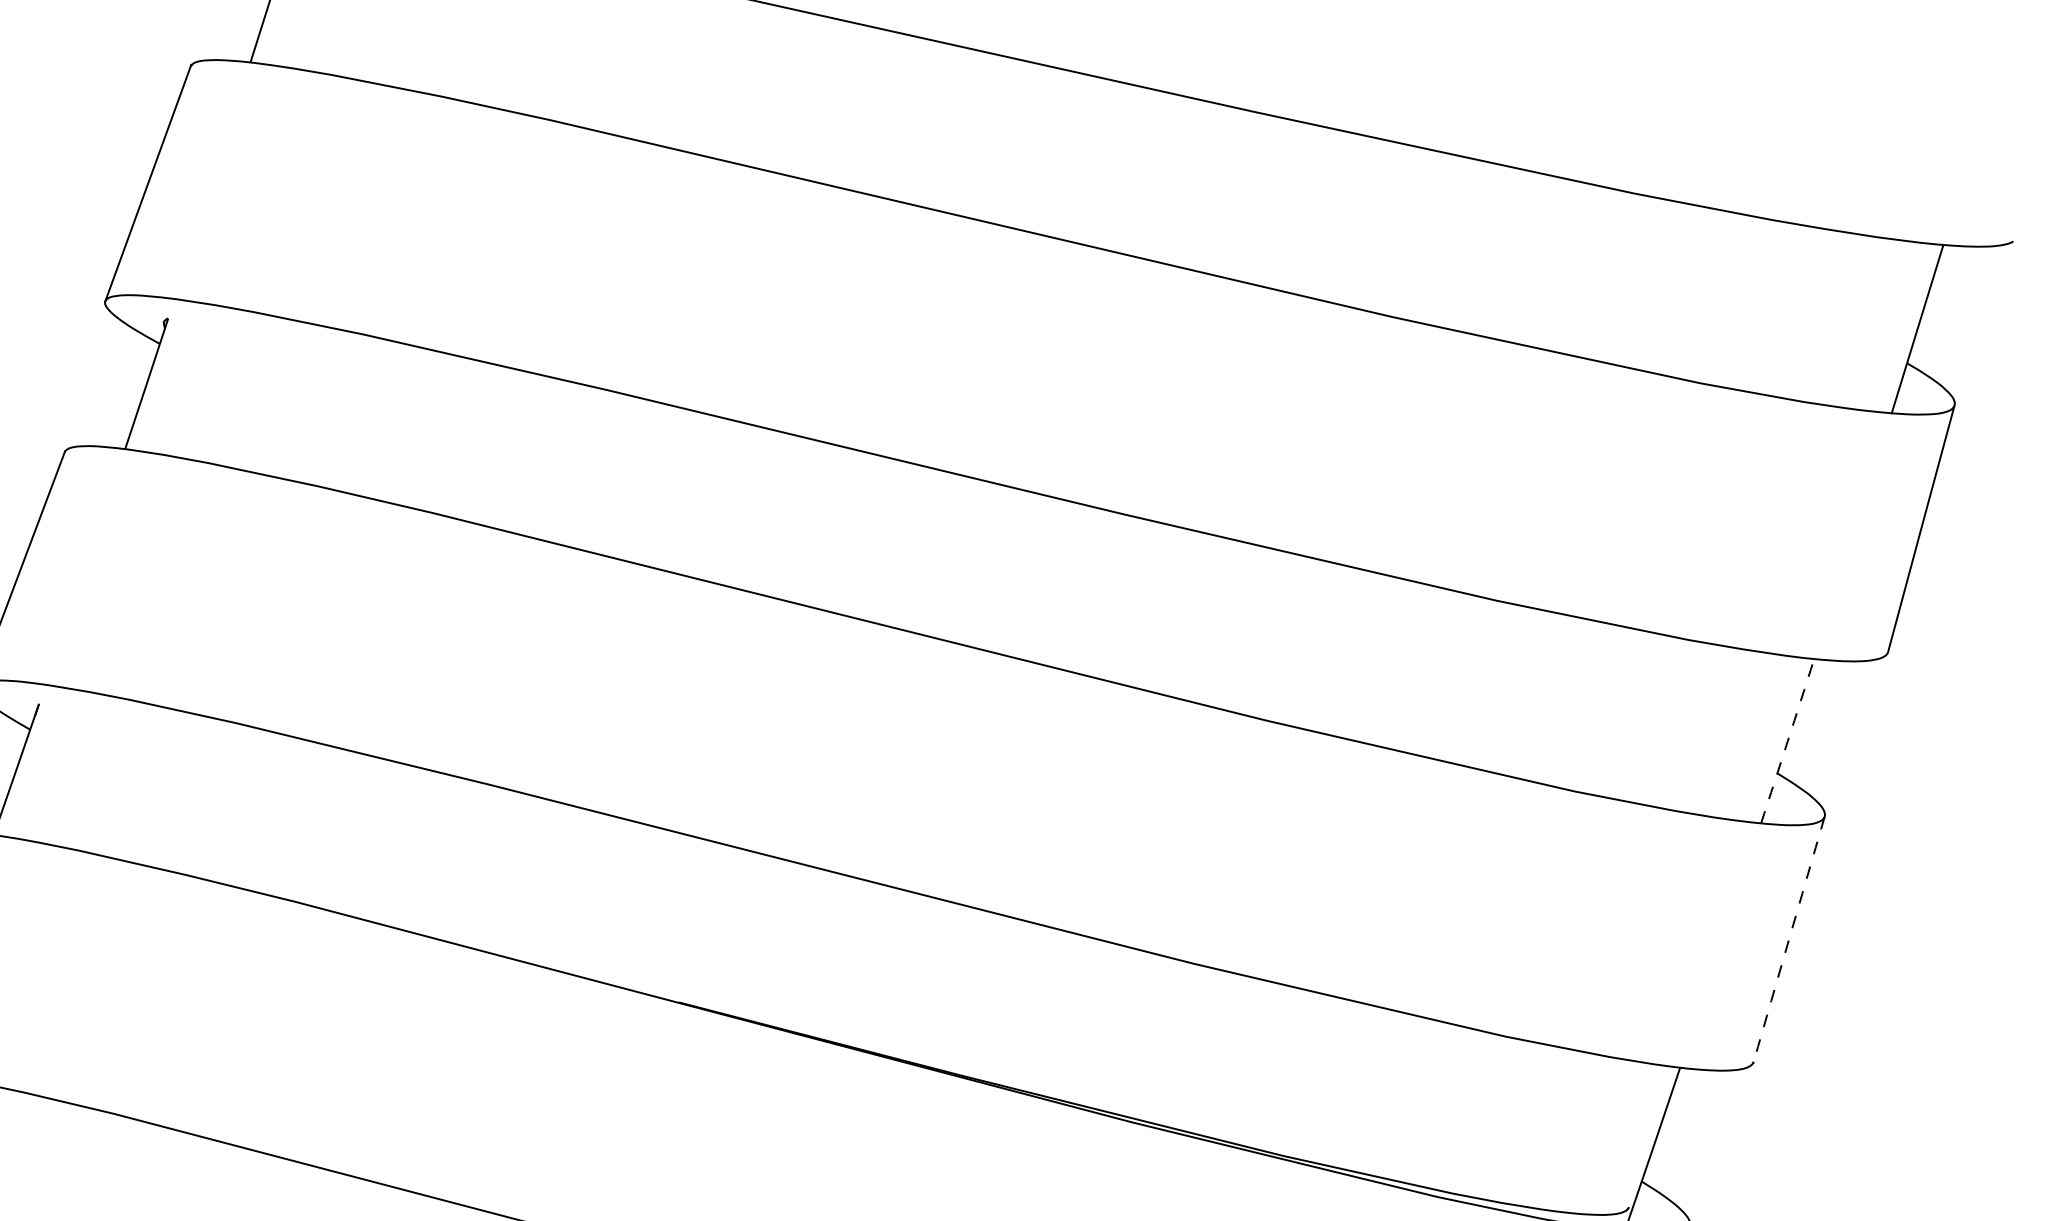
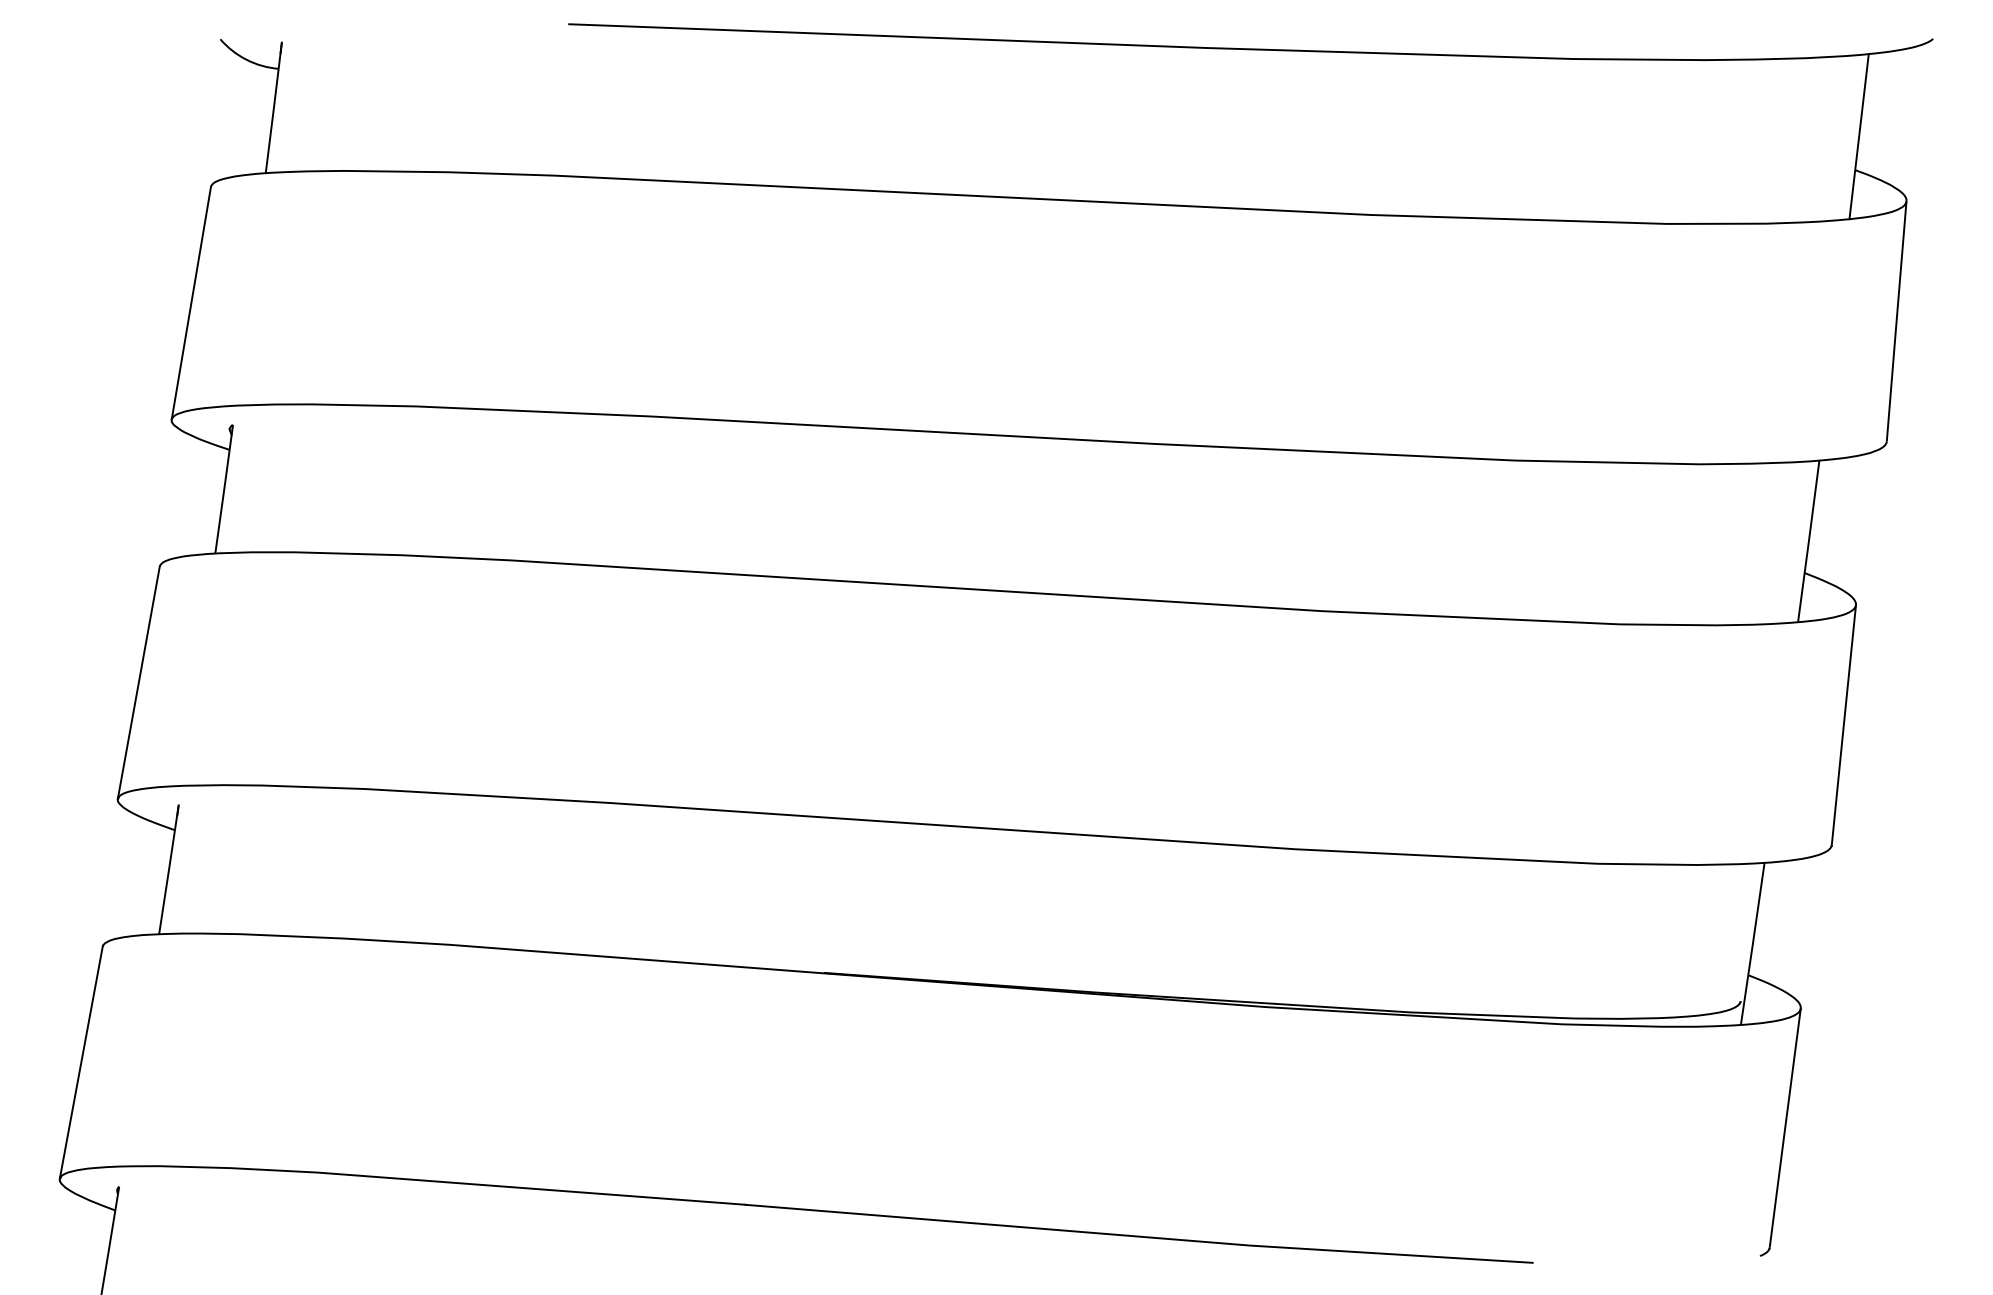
arc: (1787, 741) -> (1808, 541), dashed -> solid
arc: (1788, 939) -> (1843, 725), dashed -> solid

